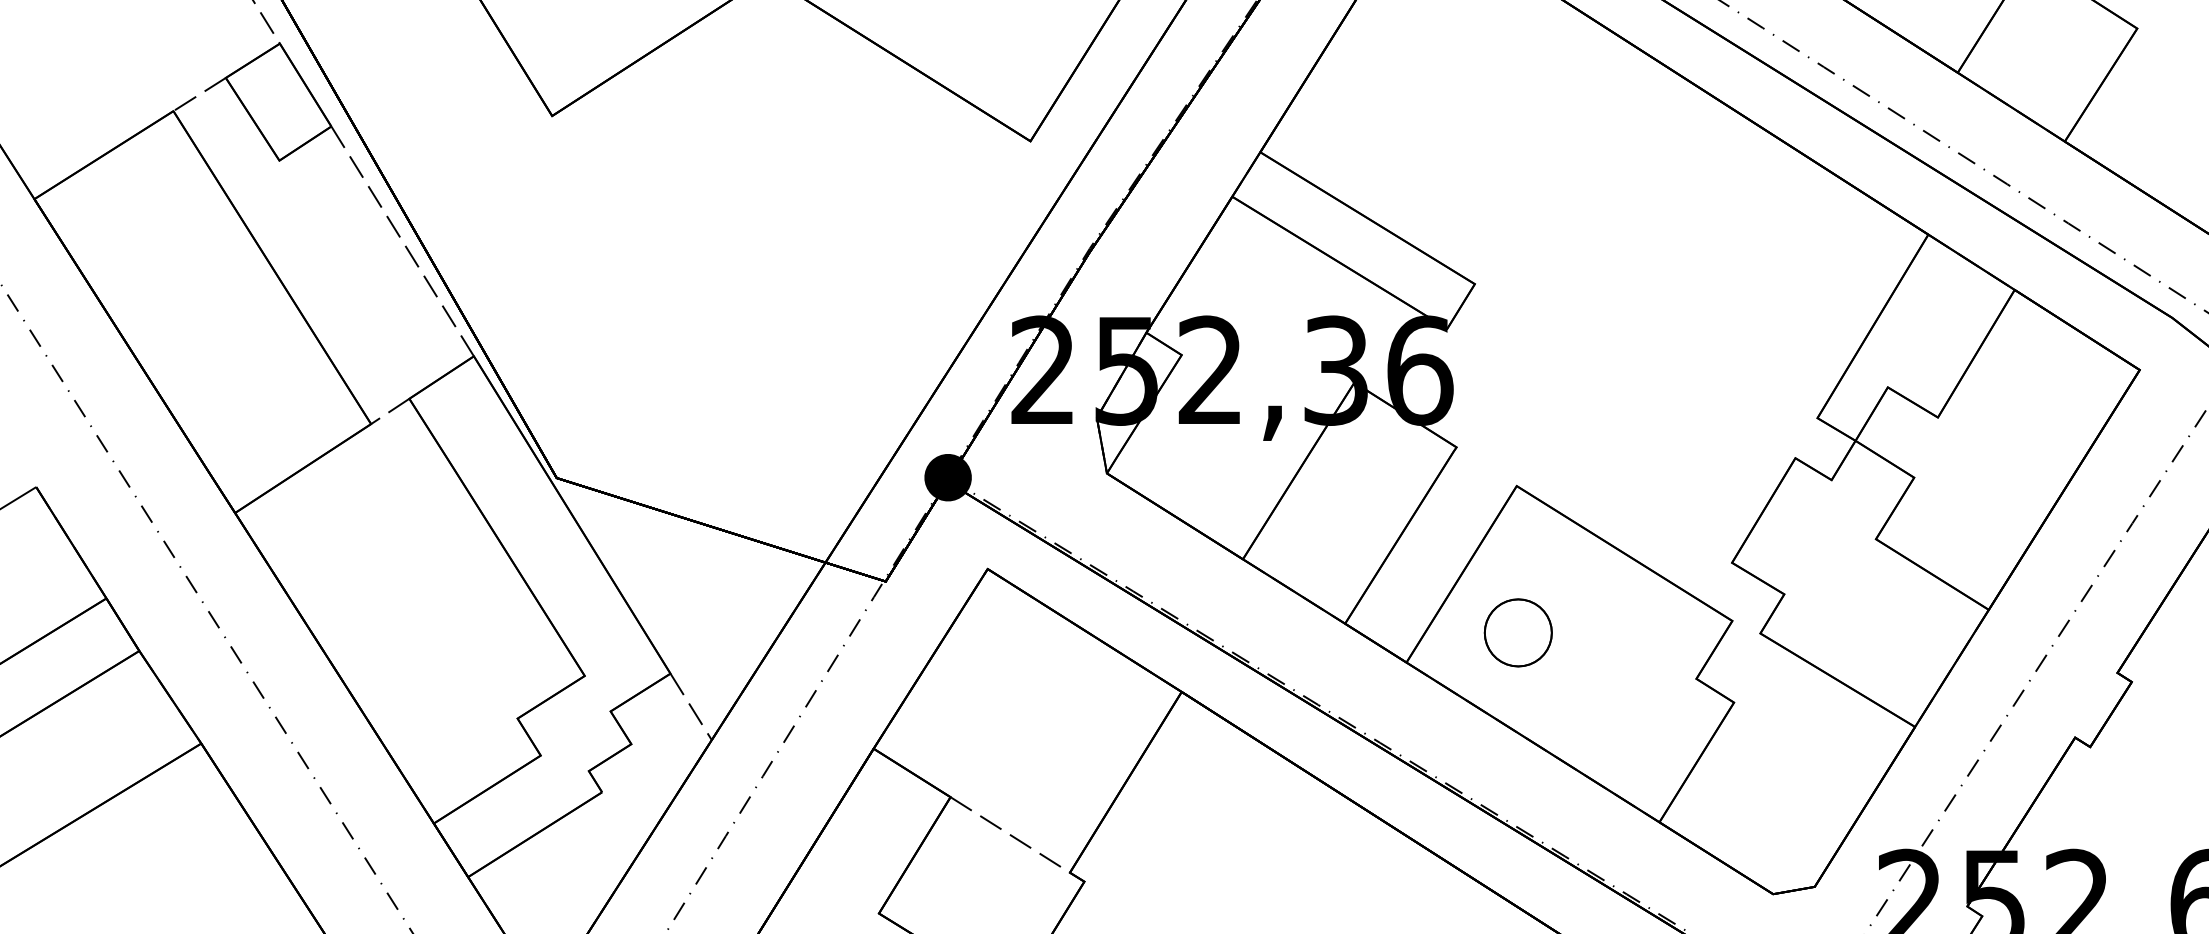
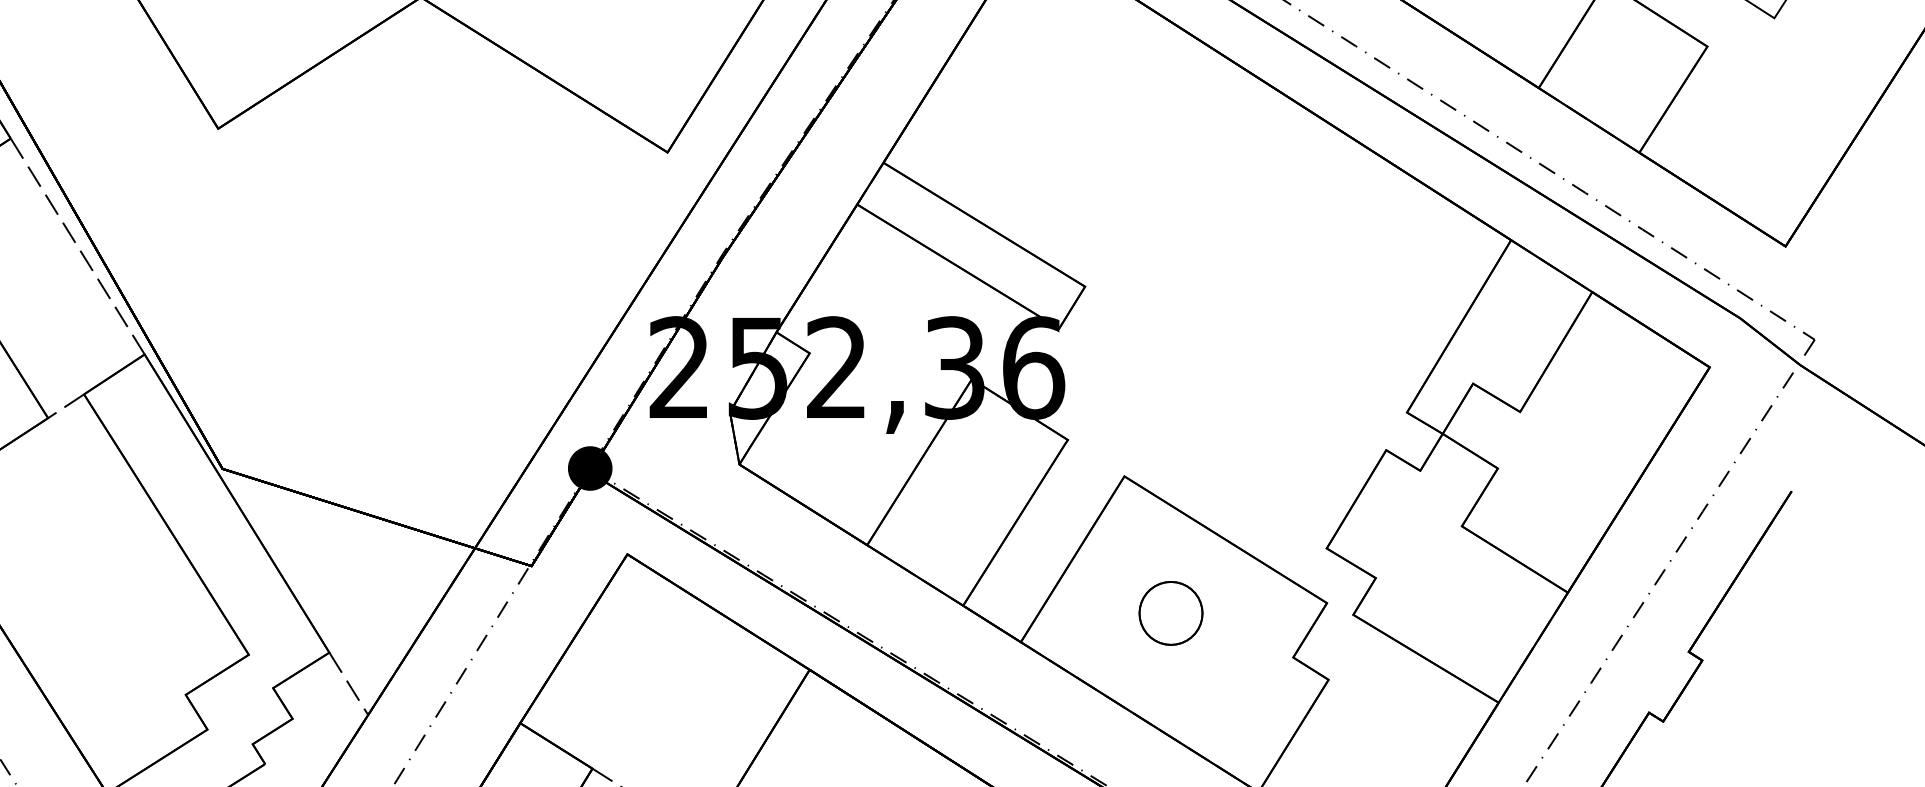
part: (1517, 632) -> (1170, 613), moved

